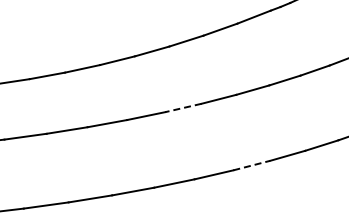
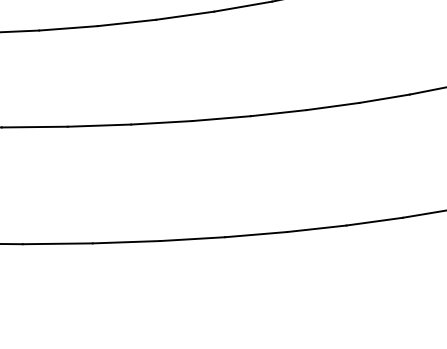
line: (183, 107) -> (162, 122), dashed -> solid
line: (252, 165) -> (257, 234), dashed -> solid

